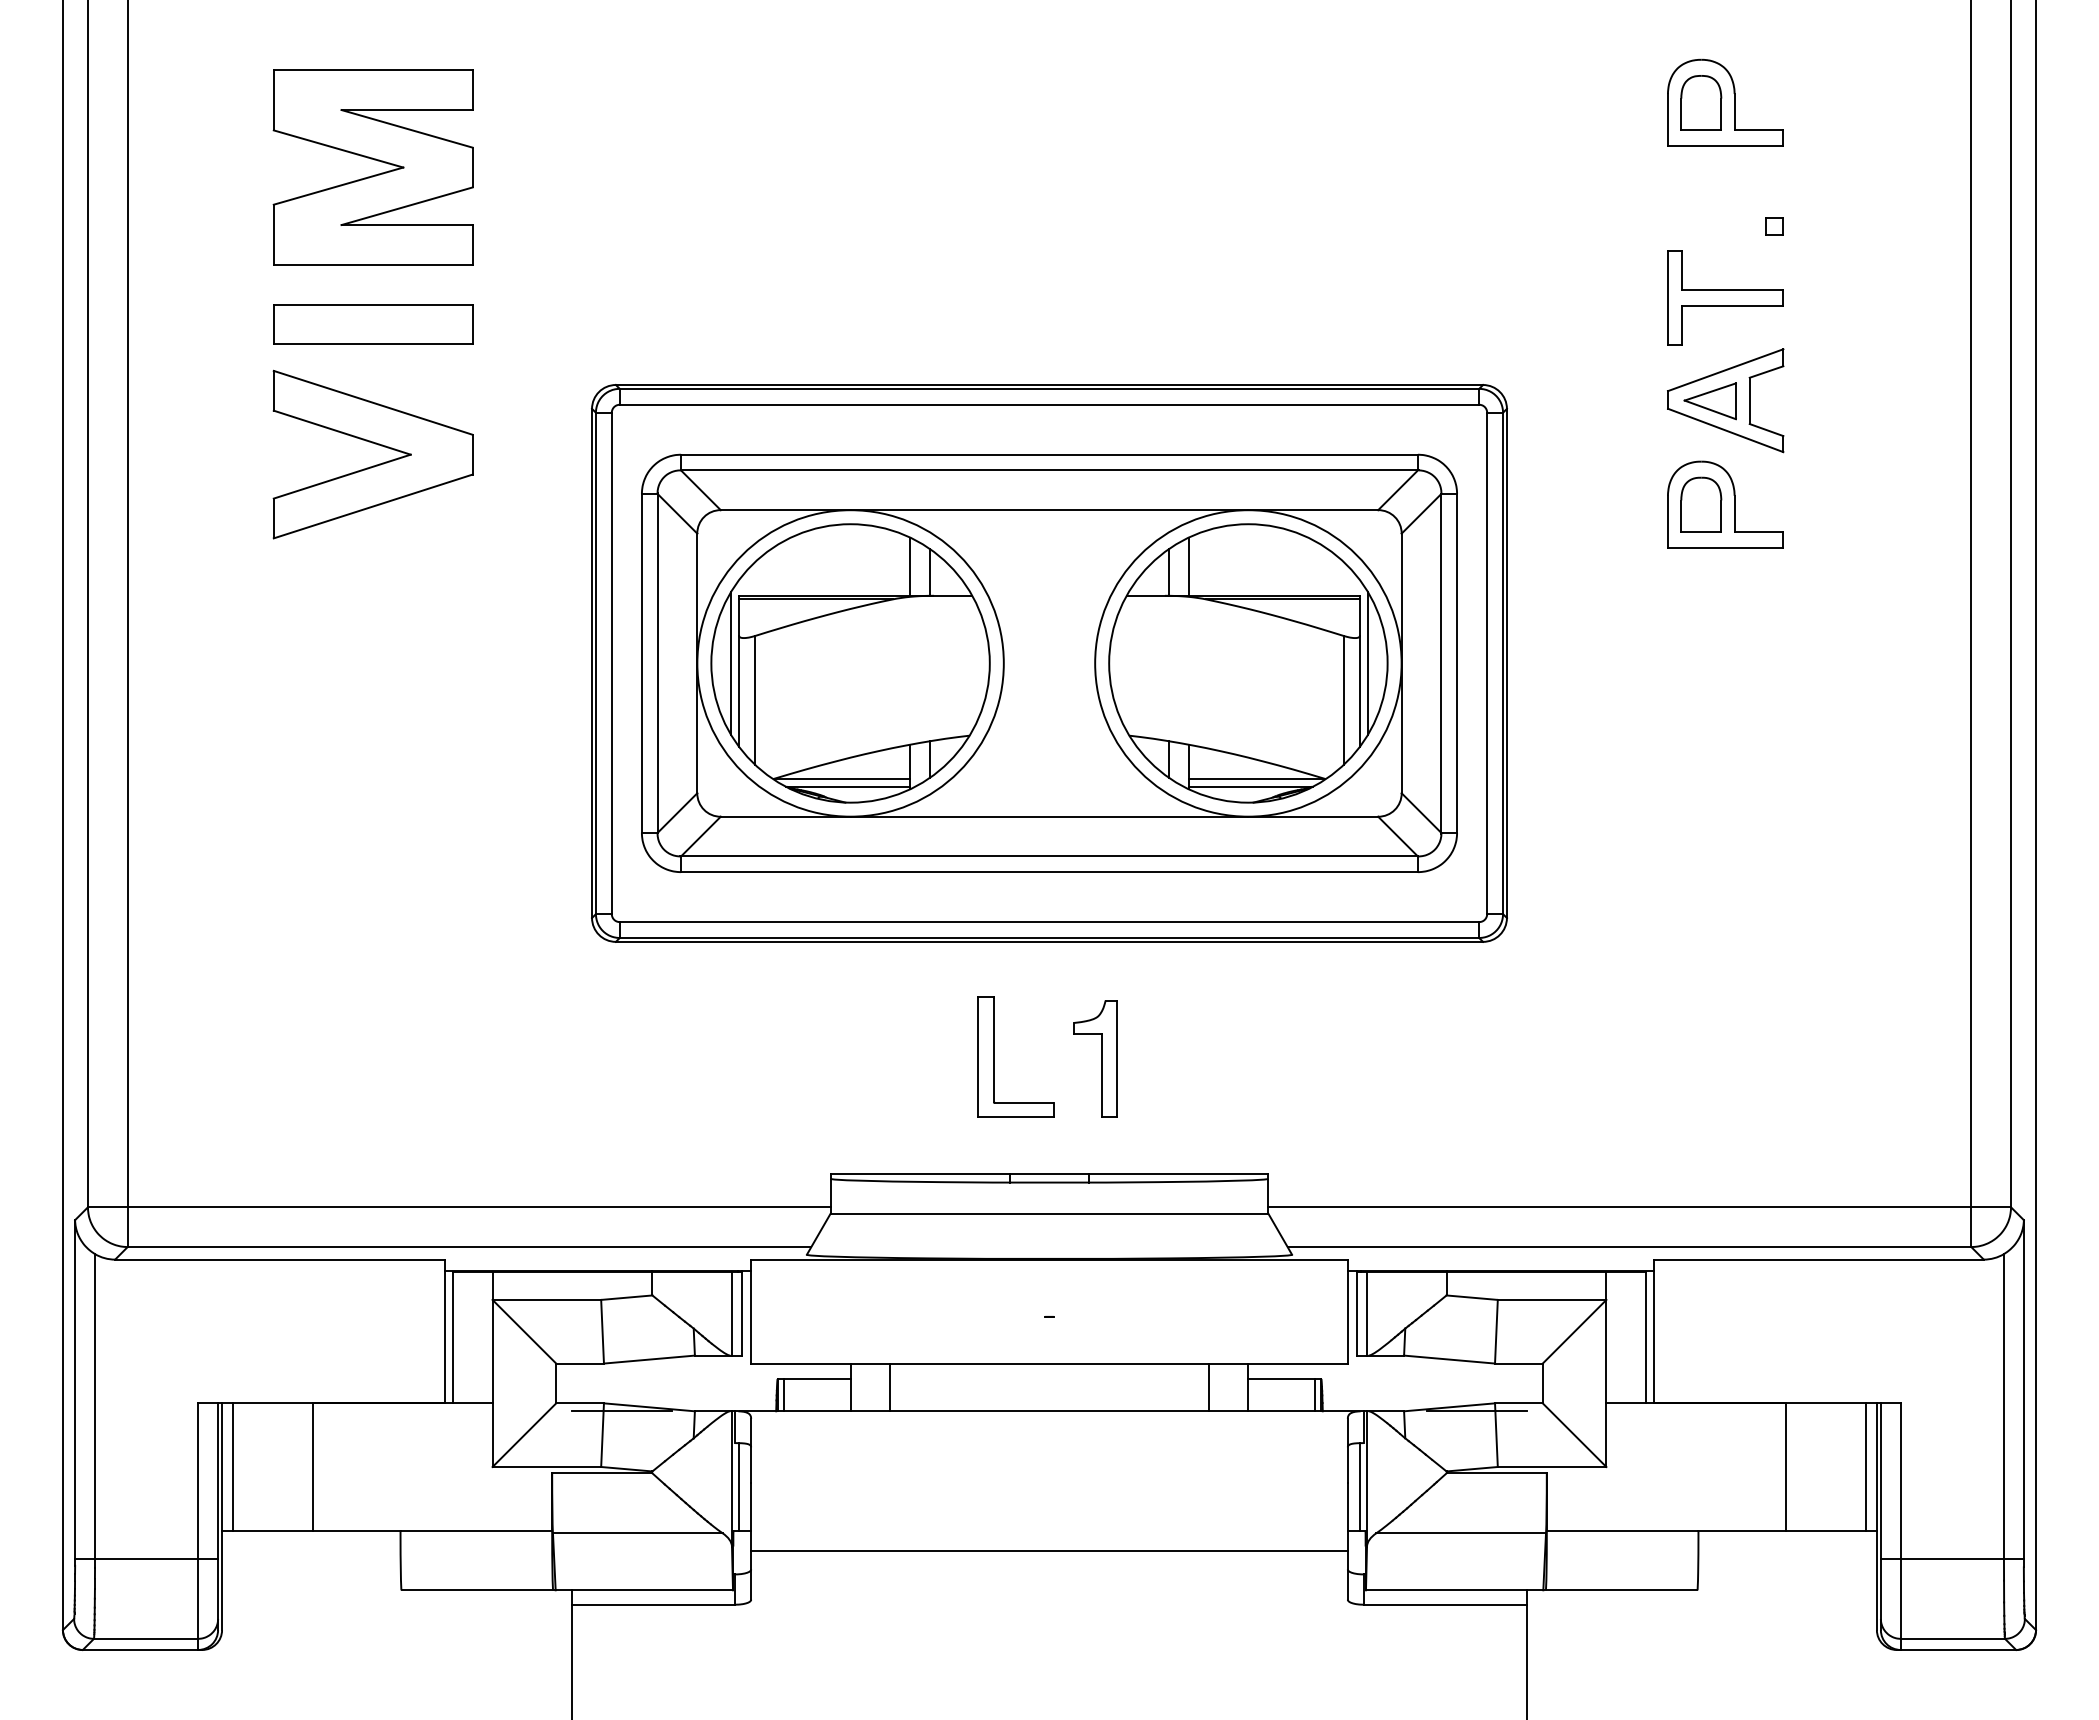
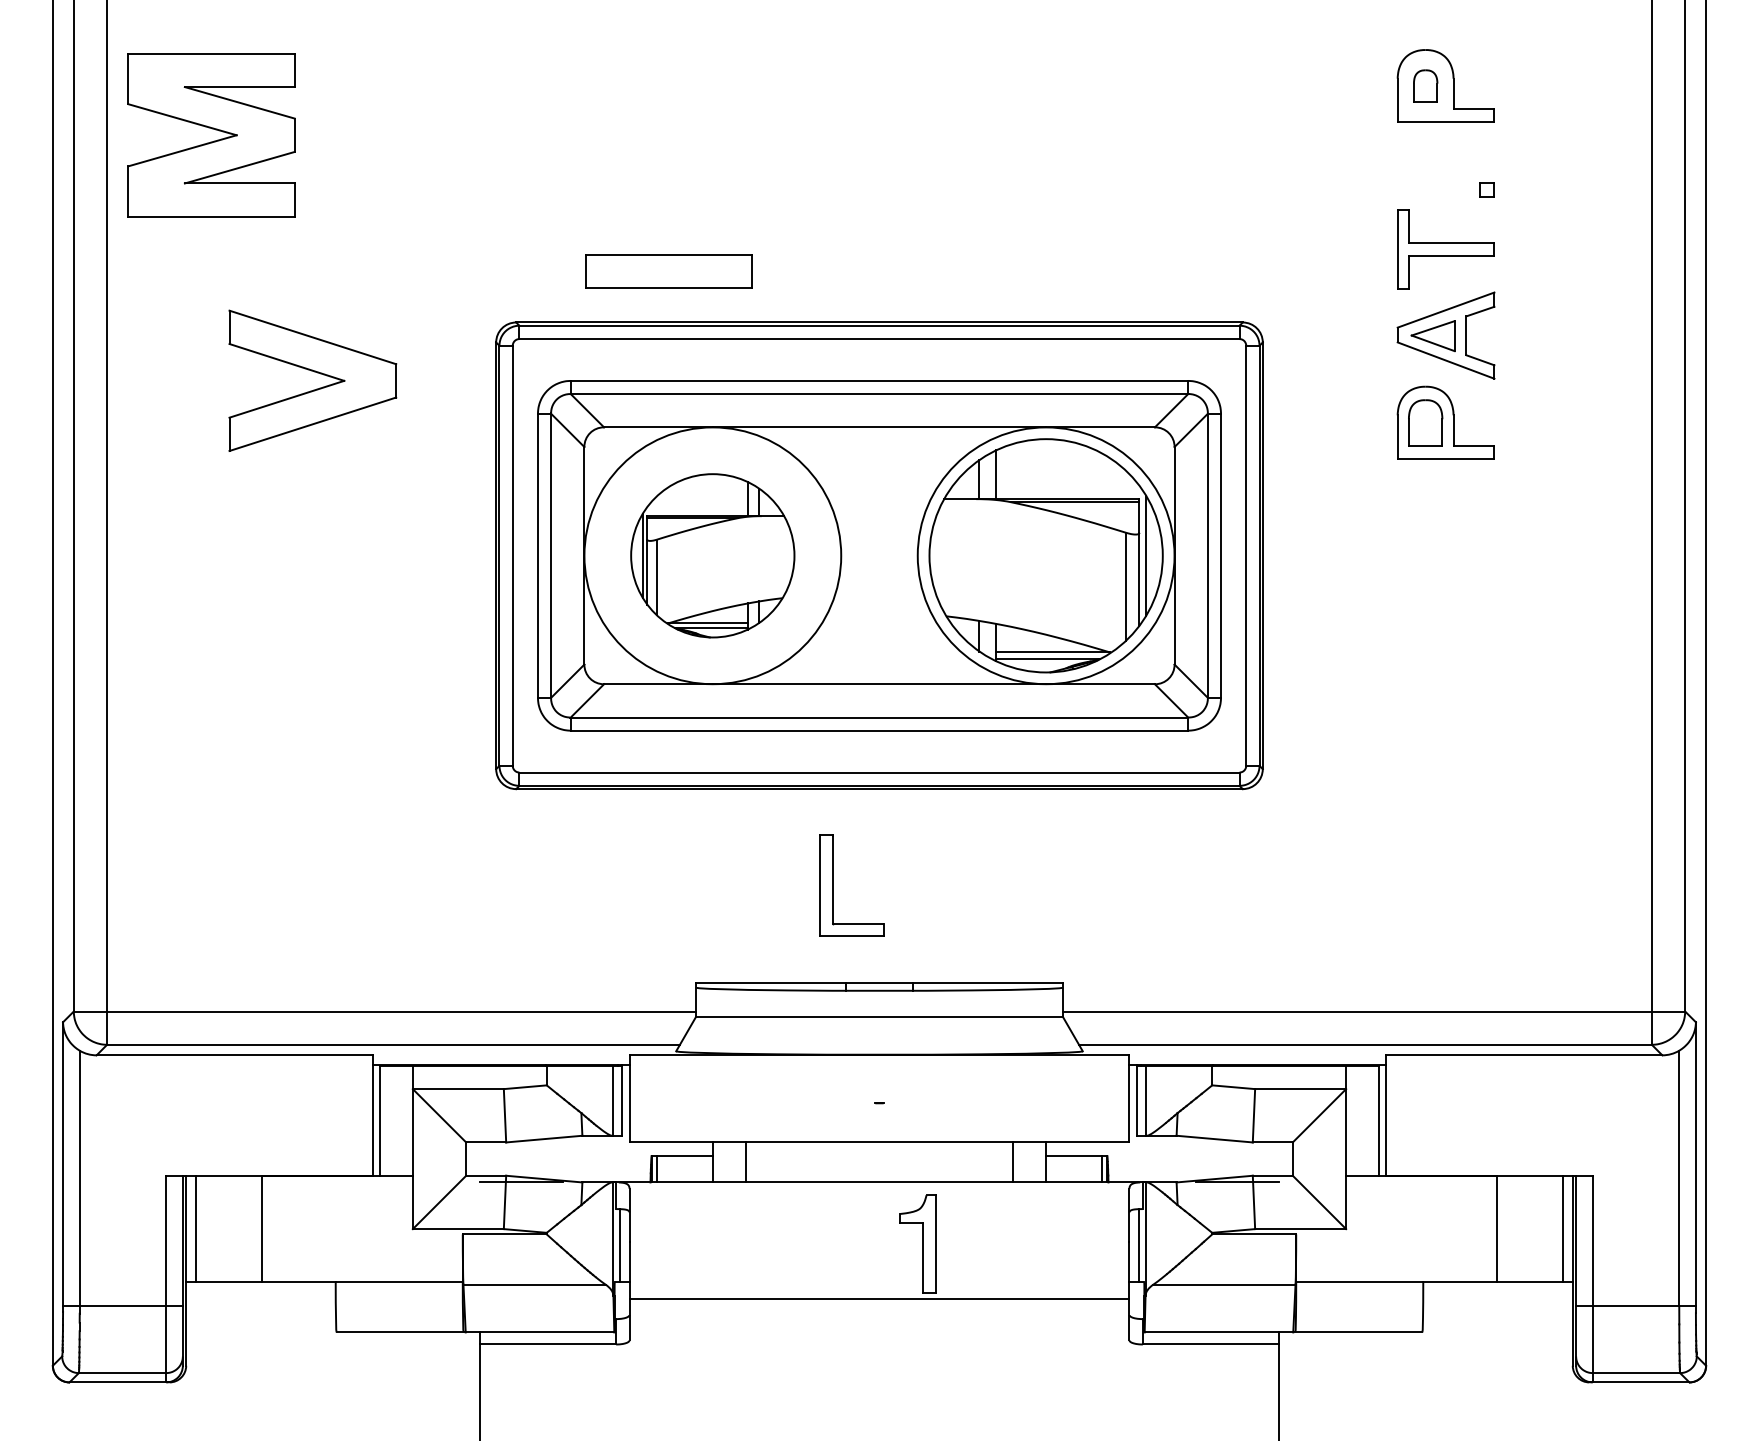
part: (1701, 102) -> (1425, 85), size x0.7
part: (374, 160) -> (212, 129), moved
part: (373, 324) -> (669, 271), moved
part: (850, 663) -> (712, 555), size x0.7
part: (1095, 1058) -> (918, 1243), moved

